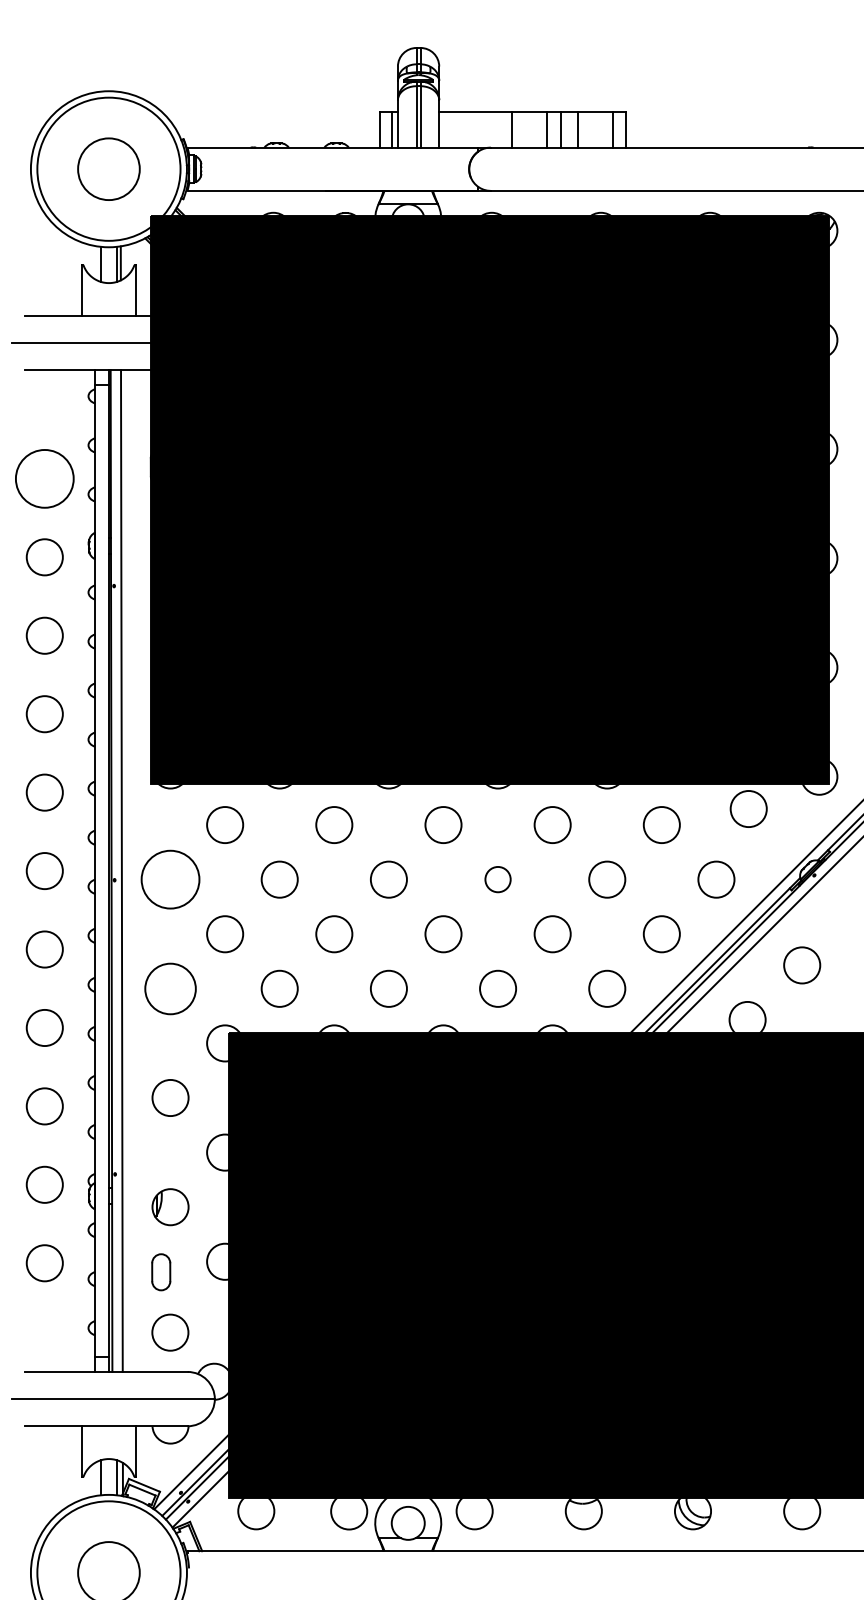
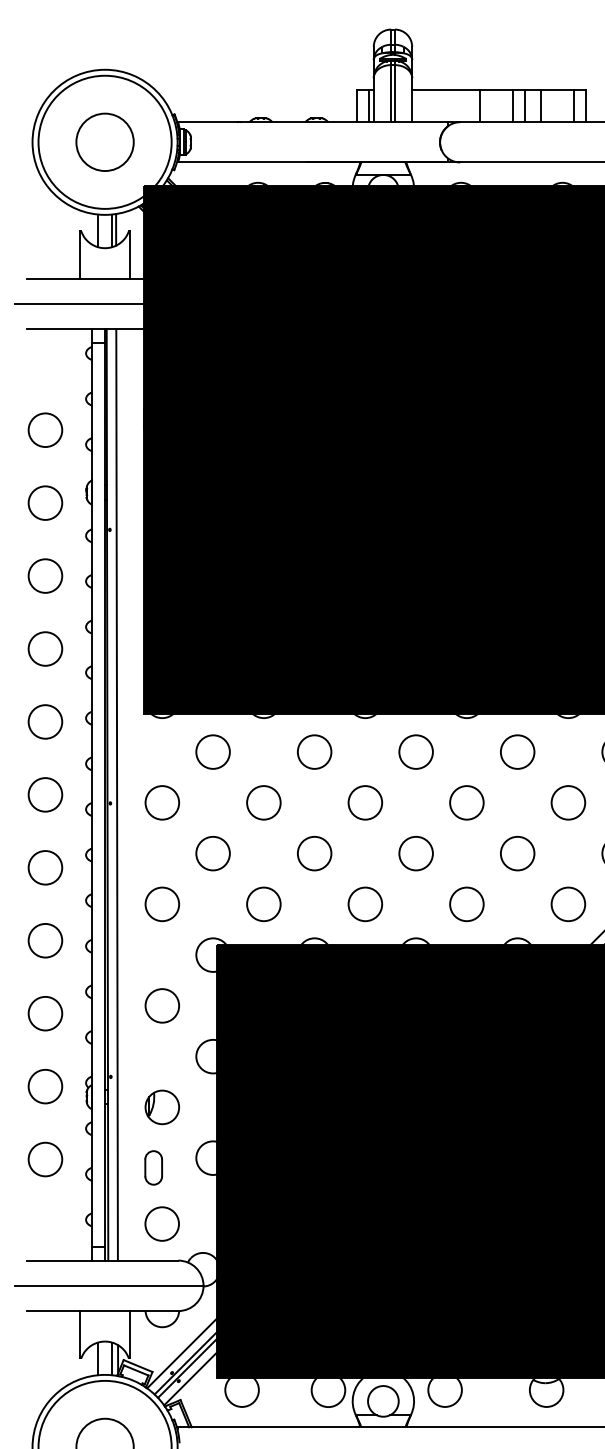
circle: (44, 478) -> (45, 429), size x0.62
circle: (170, 879) -> (162, 802), size x0.62
circle: (497, 879) -> (466, 802), size x1.43
circle: (170, 988) -> (162, 904), size x0.71

